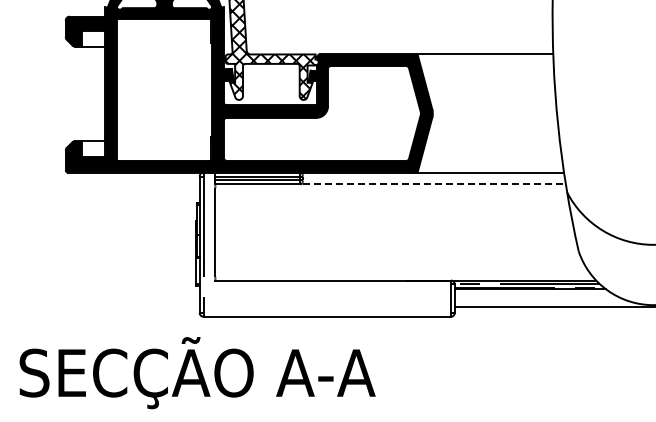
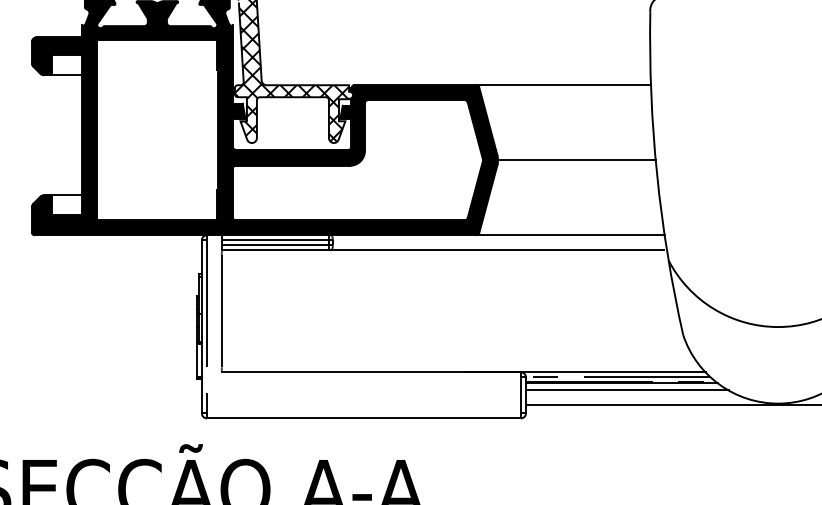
line: (494, 113) -> (576, 160), added
line: (431, 184) -> (496, 250), dashed -> solid
line: (534, 294) -> (627, 390), added

